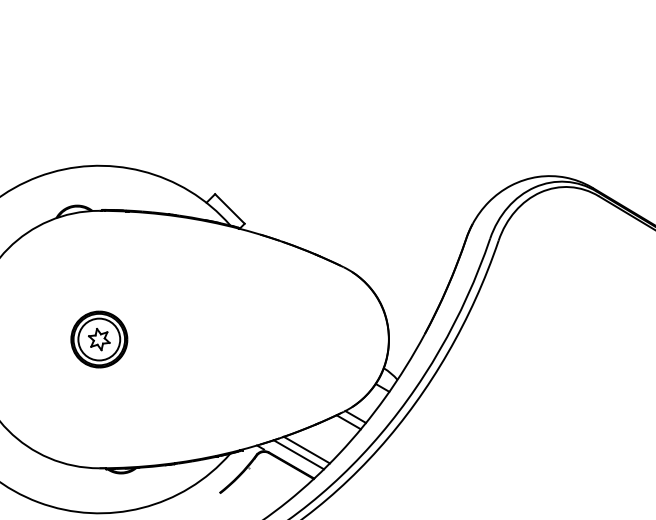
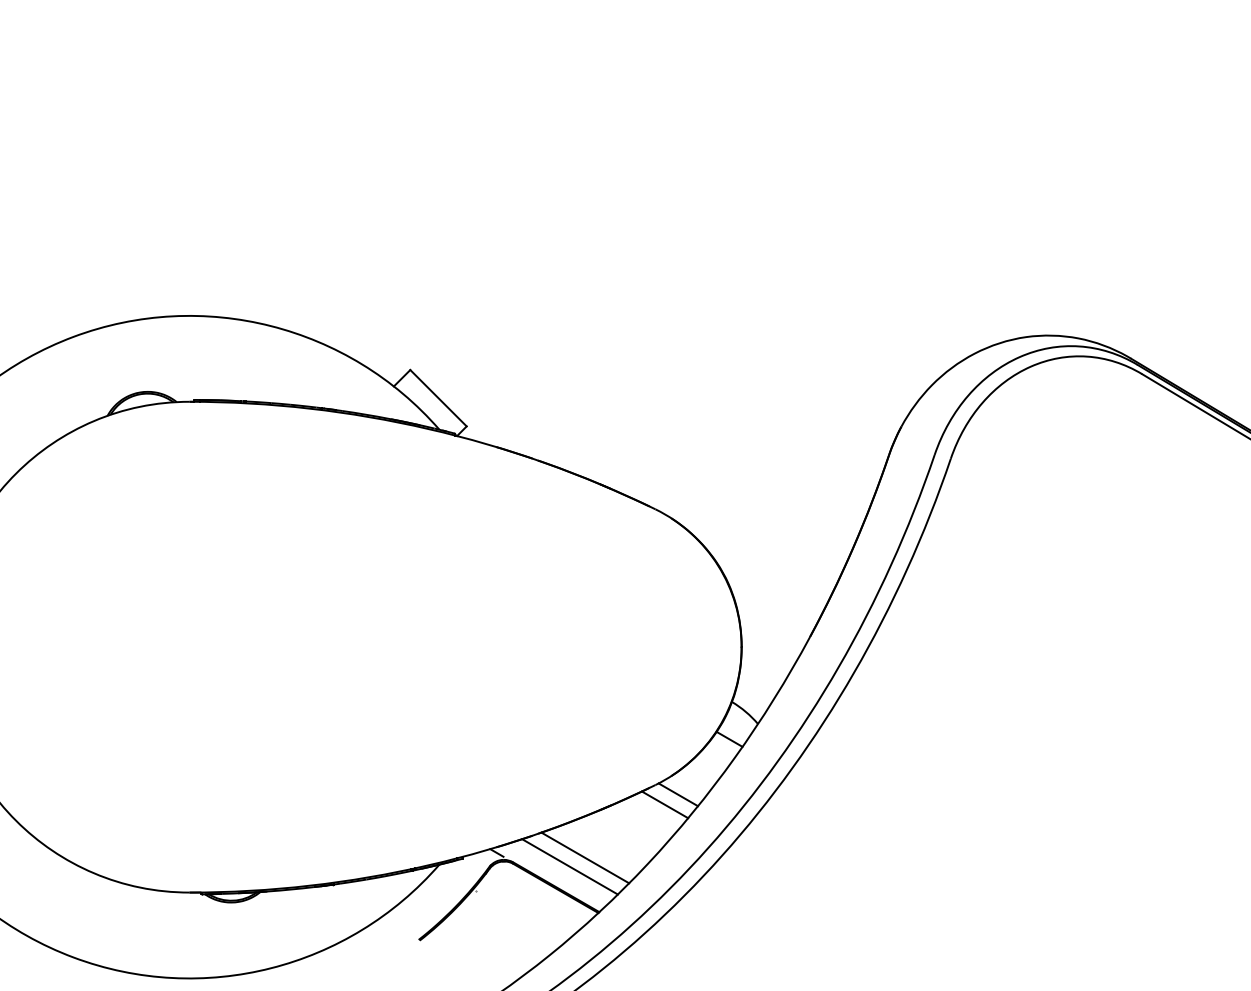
part: (99, 339) -> (189, 647), removed

